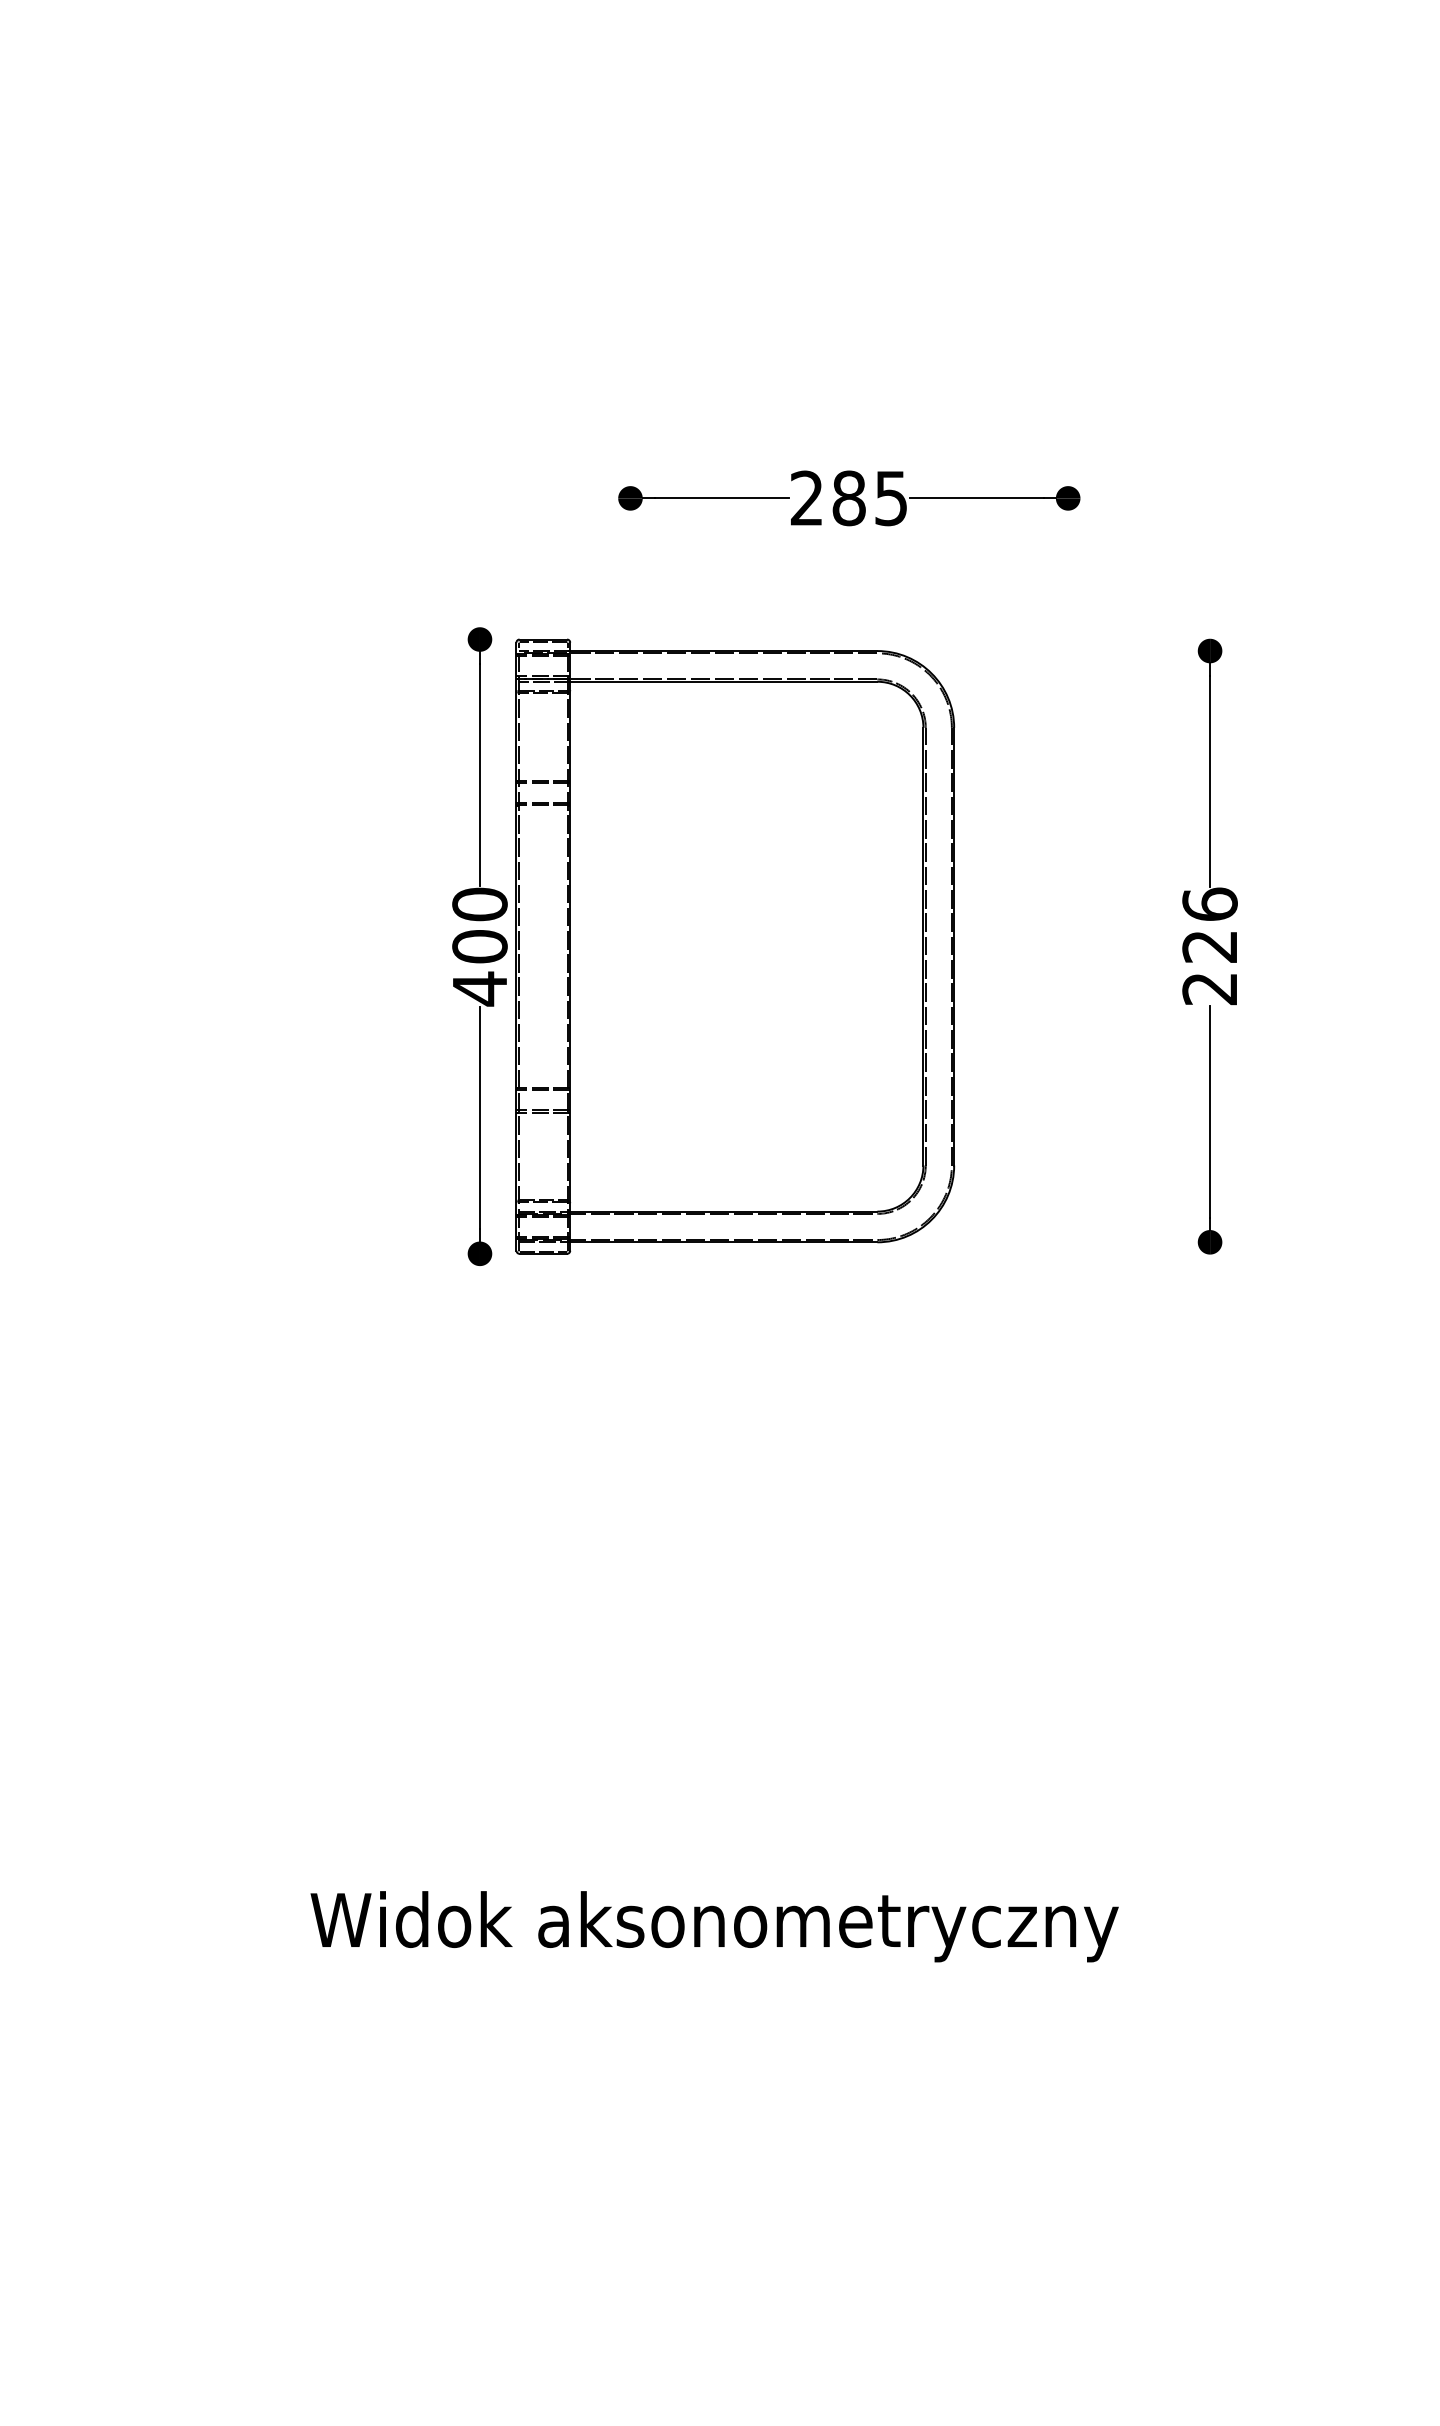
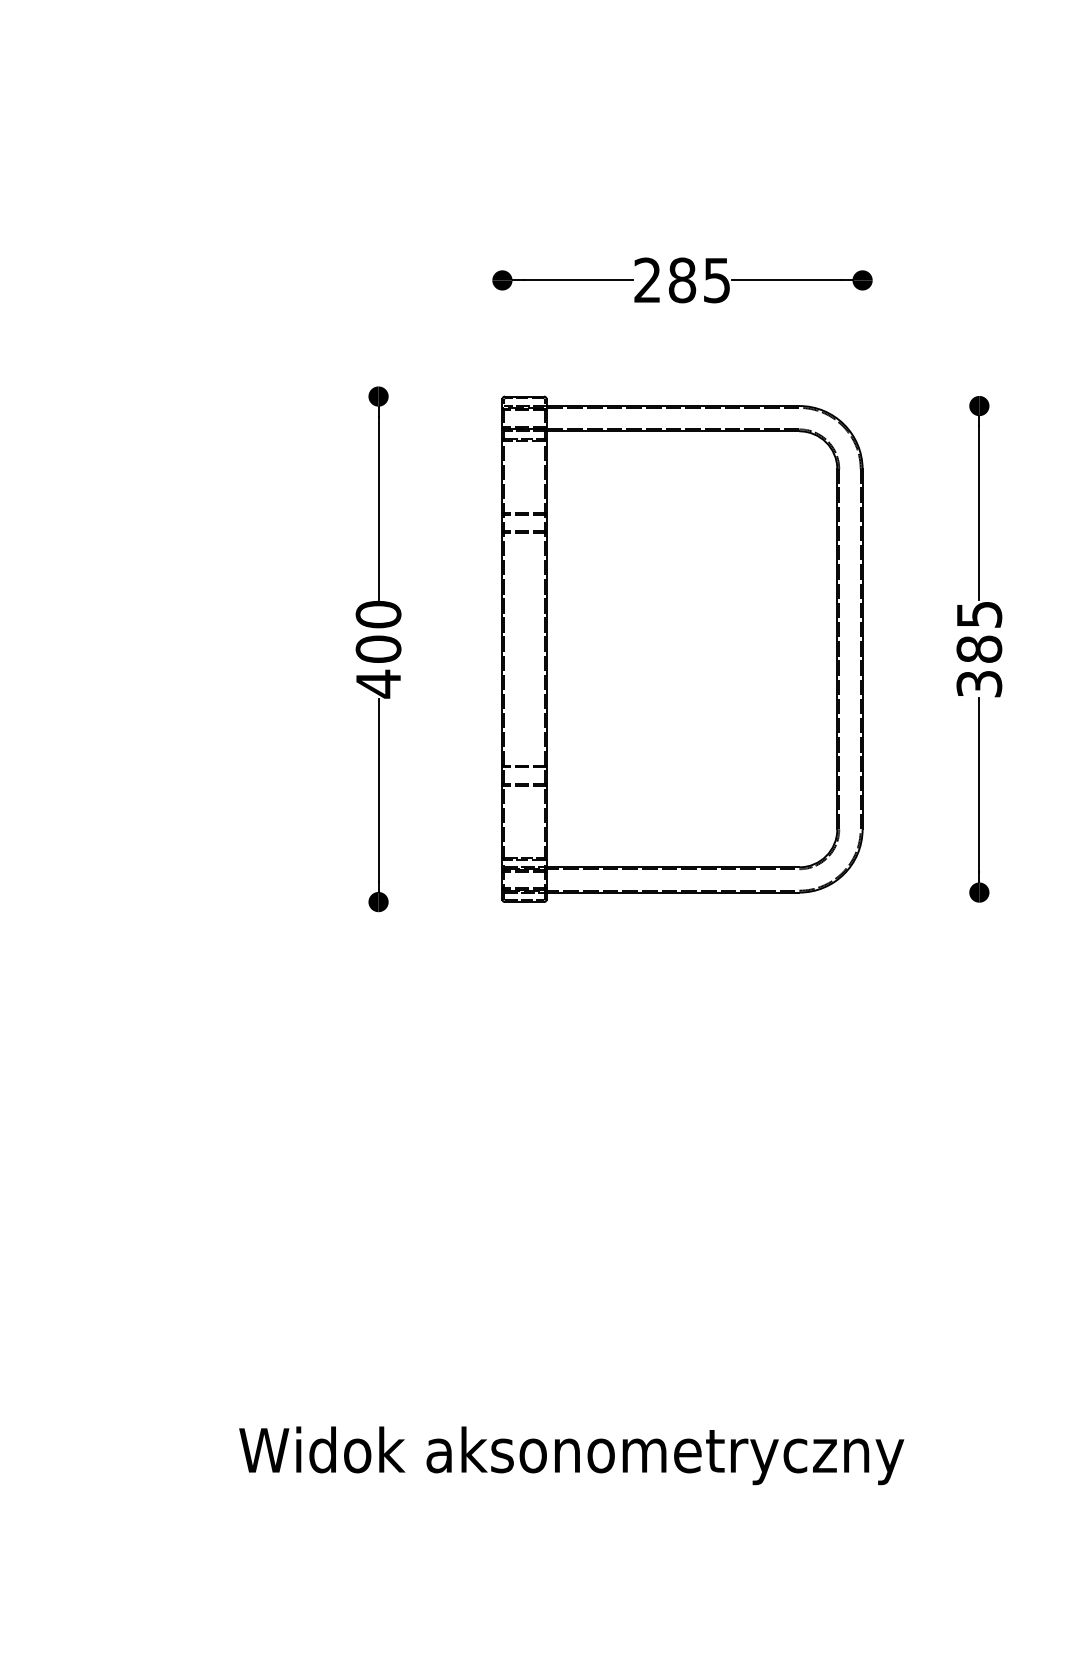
part: (735, 946) -> (682, 649), moved
text: (1209, 946) -> (978, 649), 226 -> 385

